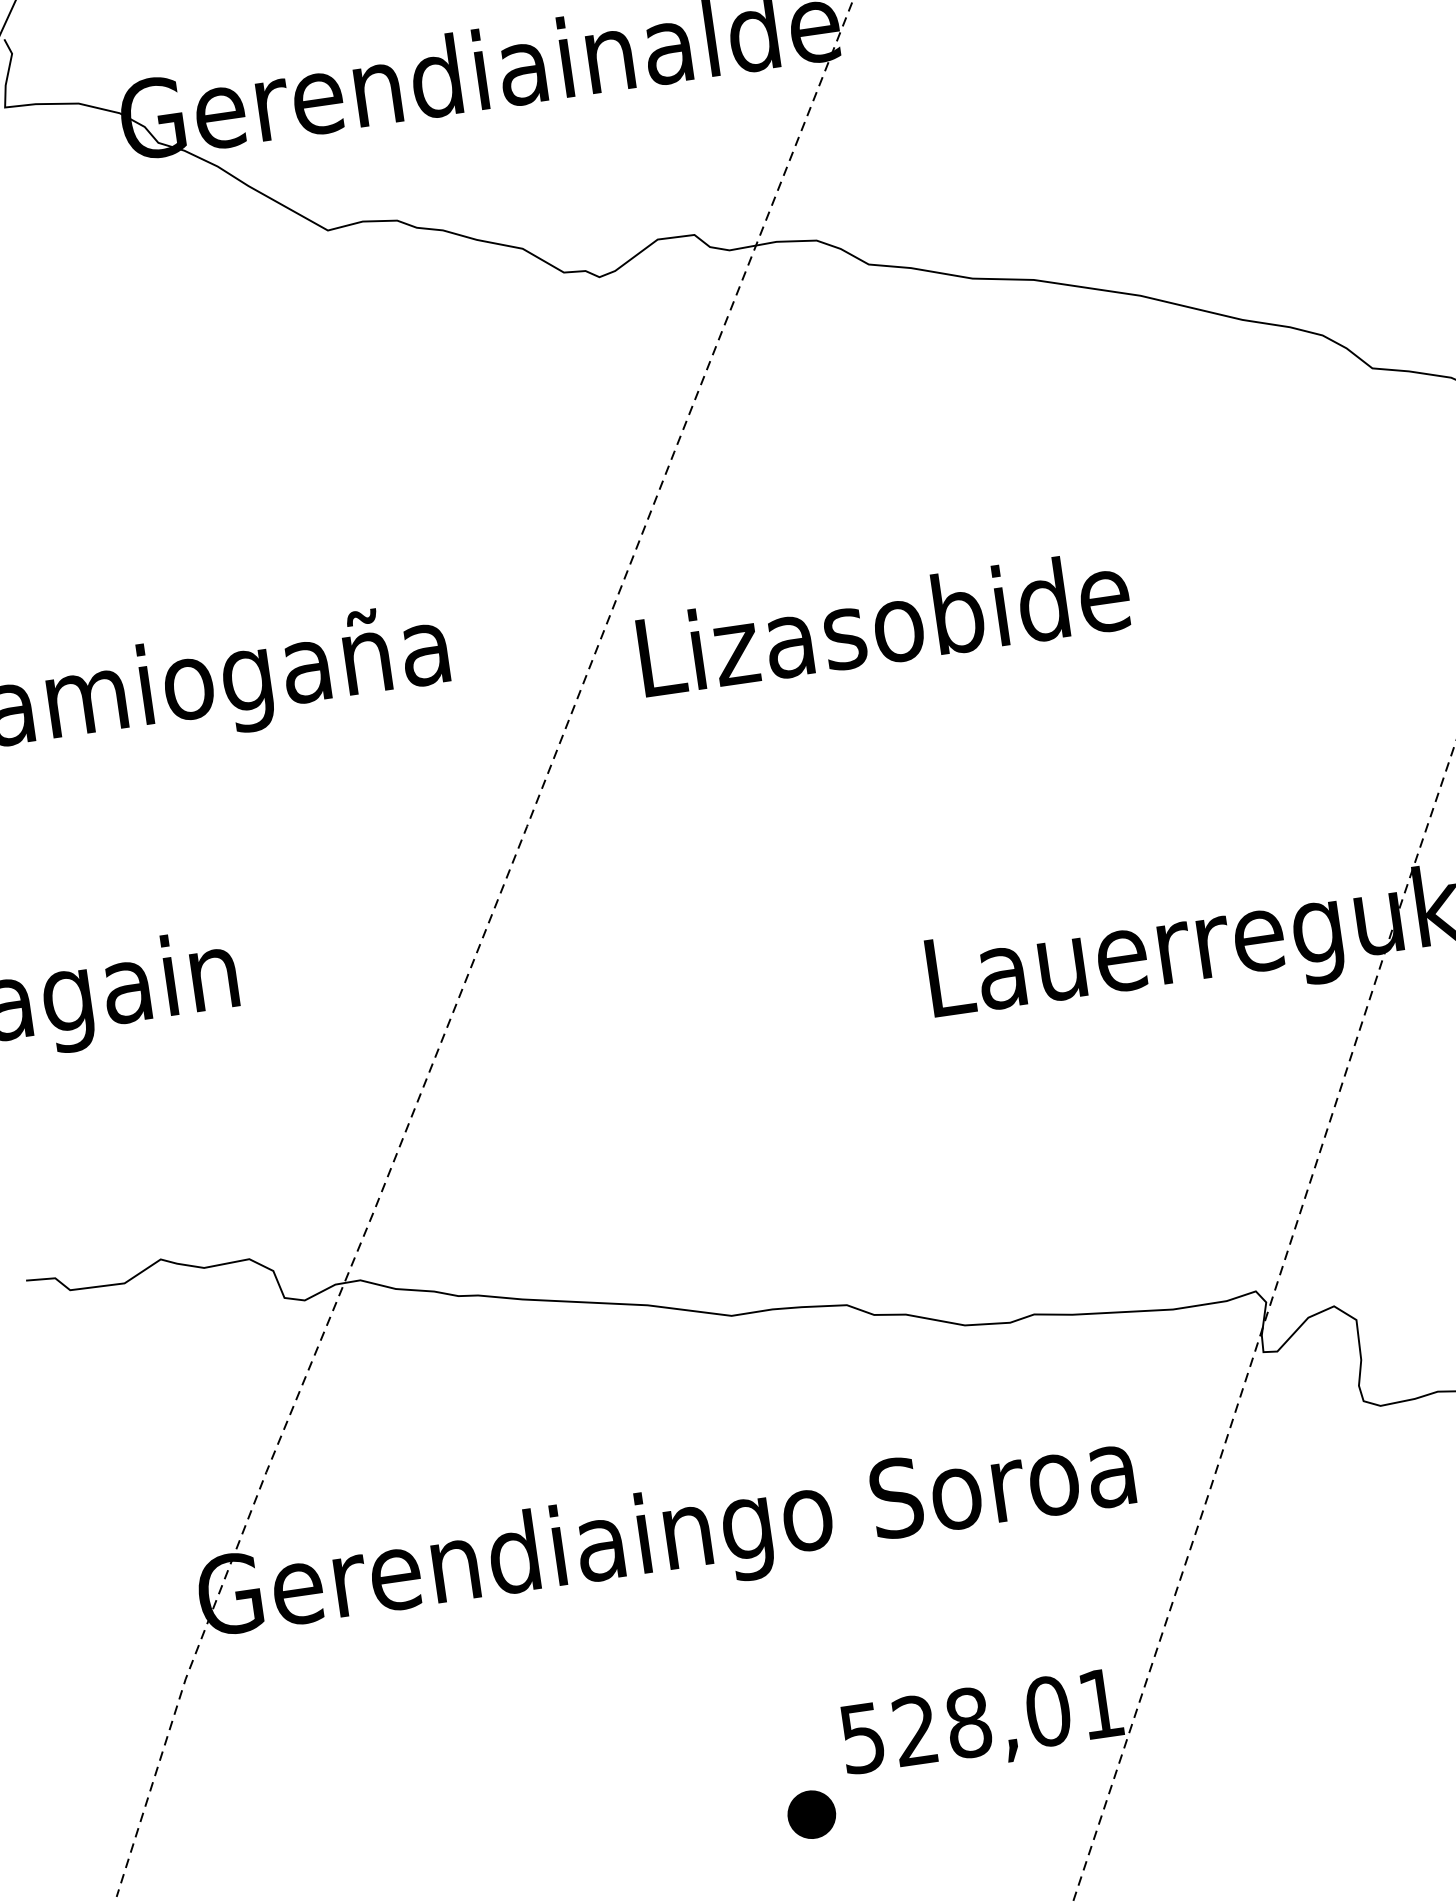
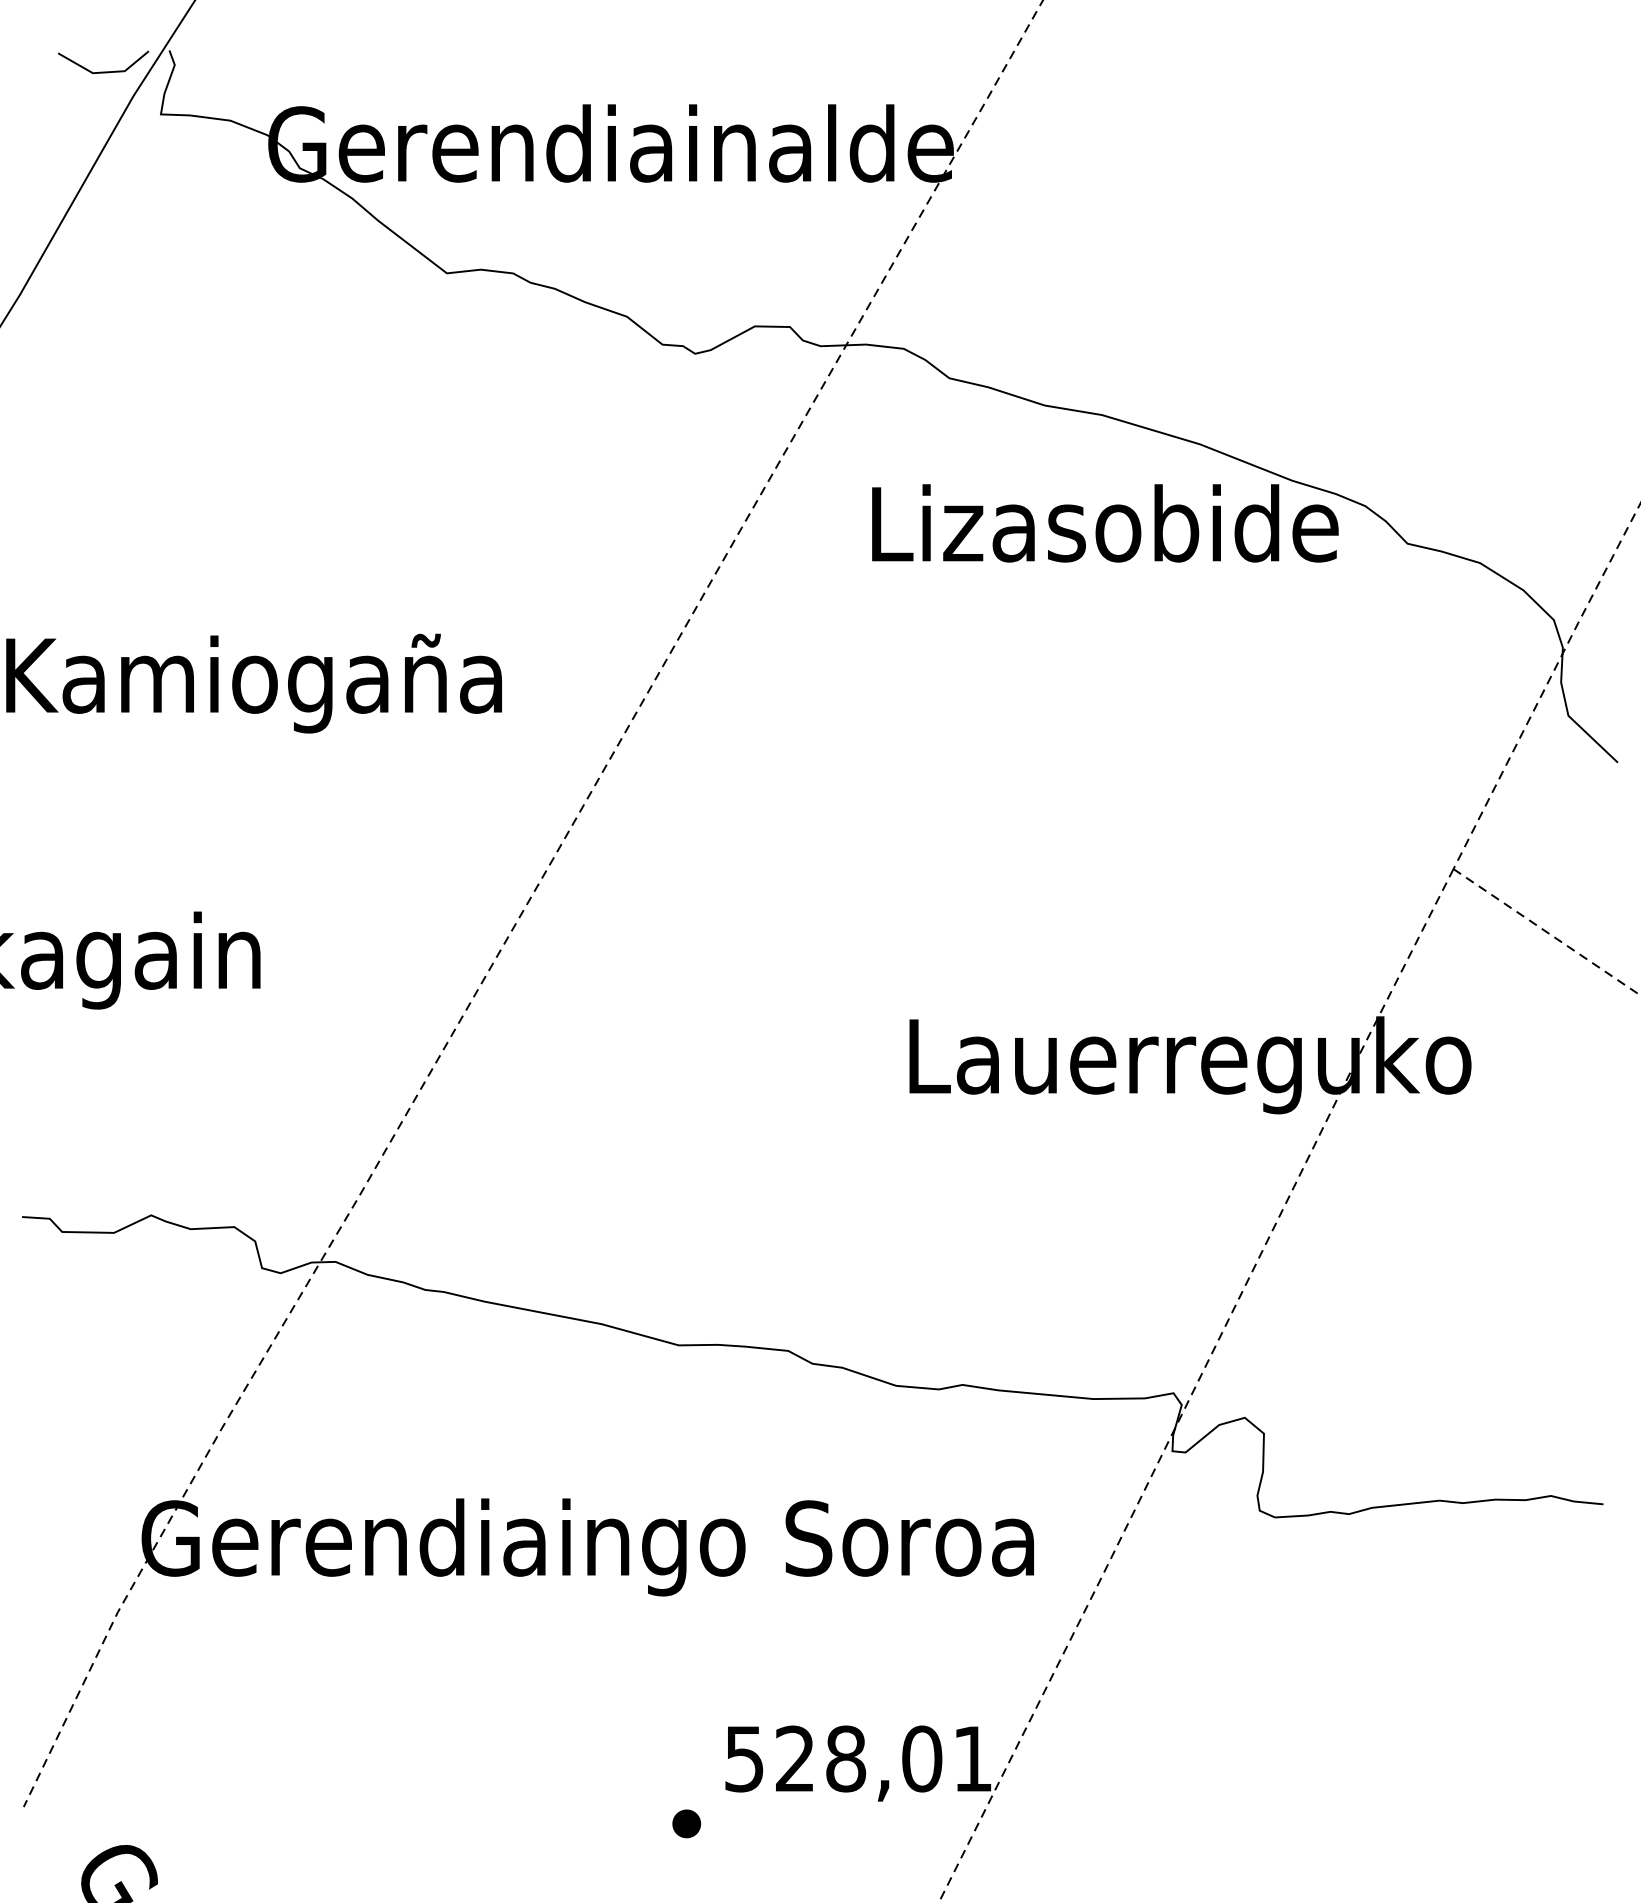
text: (884, 623) -> (1105, 523), moved
part: (811, 1814) -> (686, 1823), size x0.62

